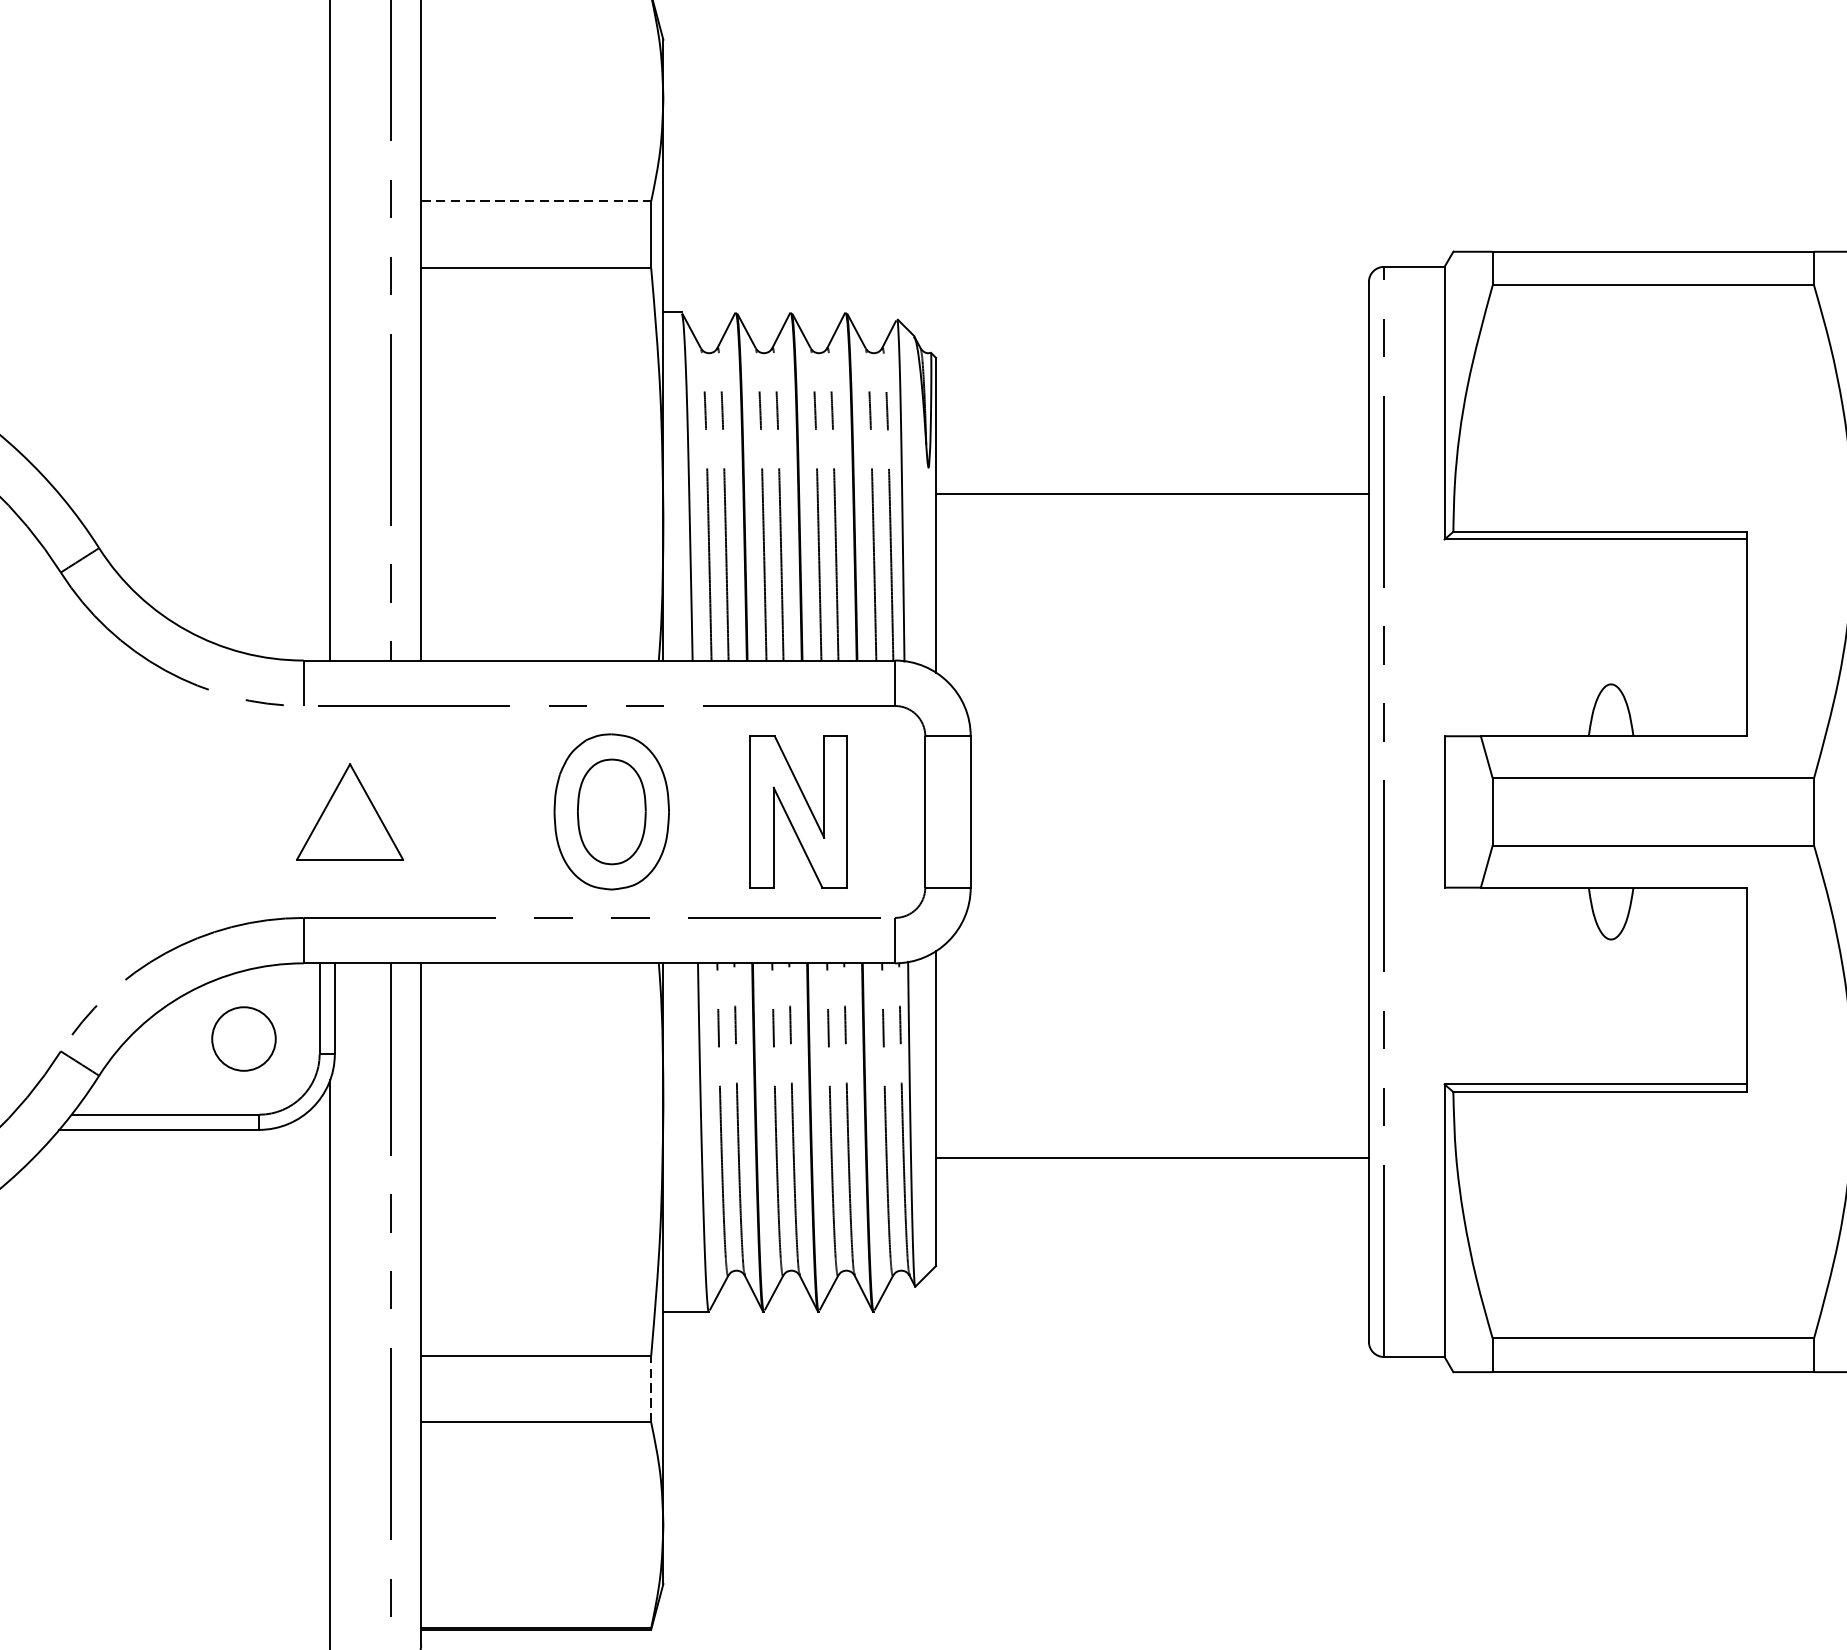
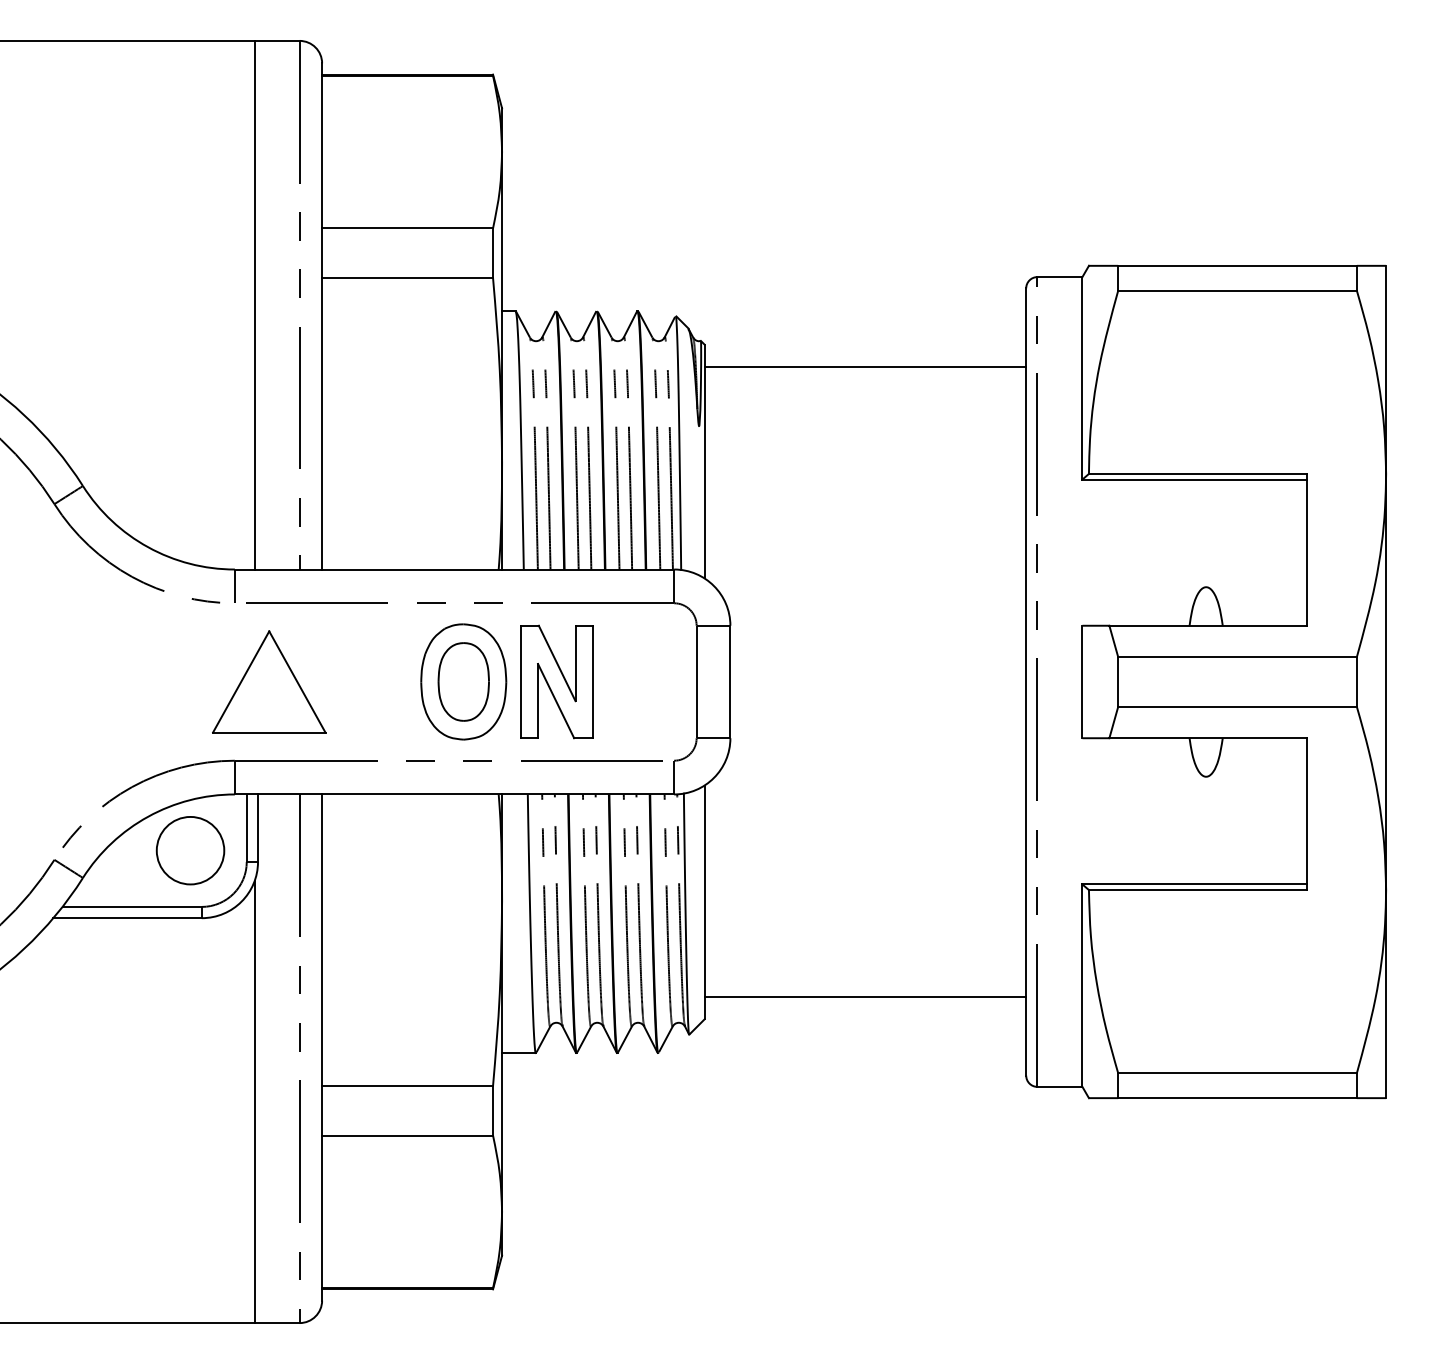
line: (537, 201) -> (408, 228), dashed -> solid
line: (1152, 494) -> (865, 367), moved
part: (350, 811) -> (269, 681), size x1.43
part: (798, 811) -> (556, 681), moved
circle: (243, 1038) -> (190, 850), size x1.43
line: (1152, 1157) -> (865, 996), moved
line: (651, 1388) -> (493, 1110), dashed -> solid

